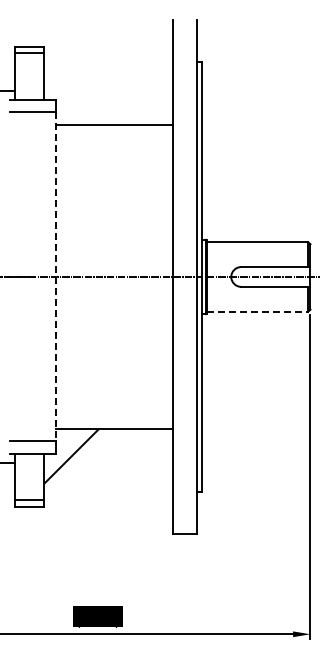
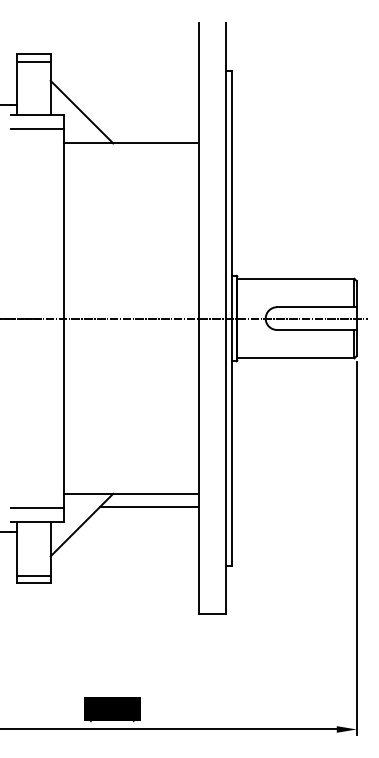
line: (71, 97) -> (81, 112), added
line: (56, 276) -> (64, 318), dashed -> solid
line: (257, 311) -> (295, 358), dashed -> solid
line: (129, 440) -> (148, 506), added

